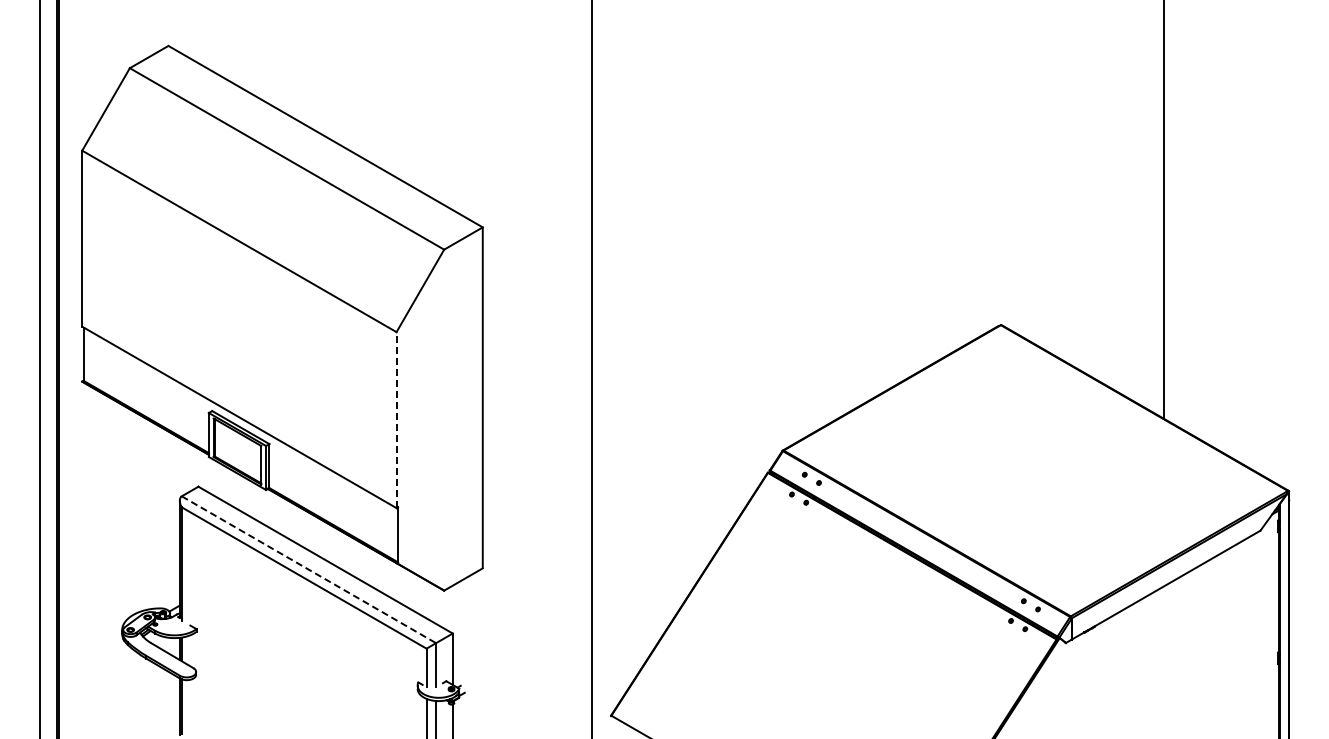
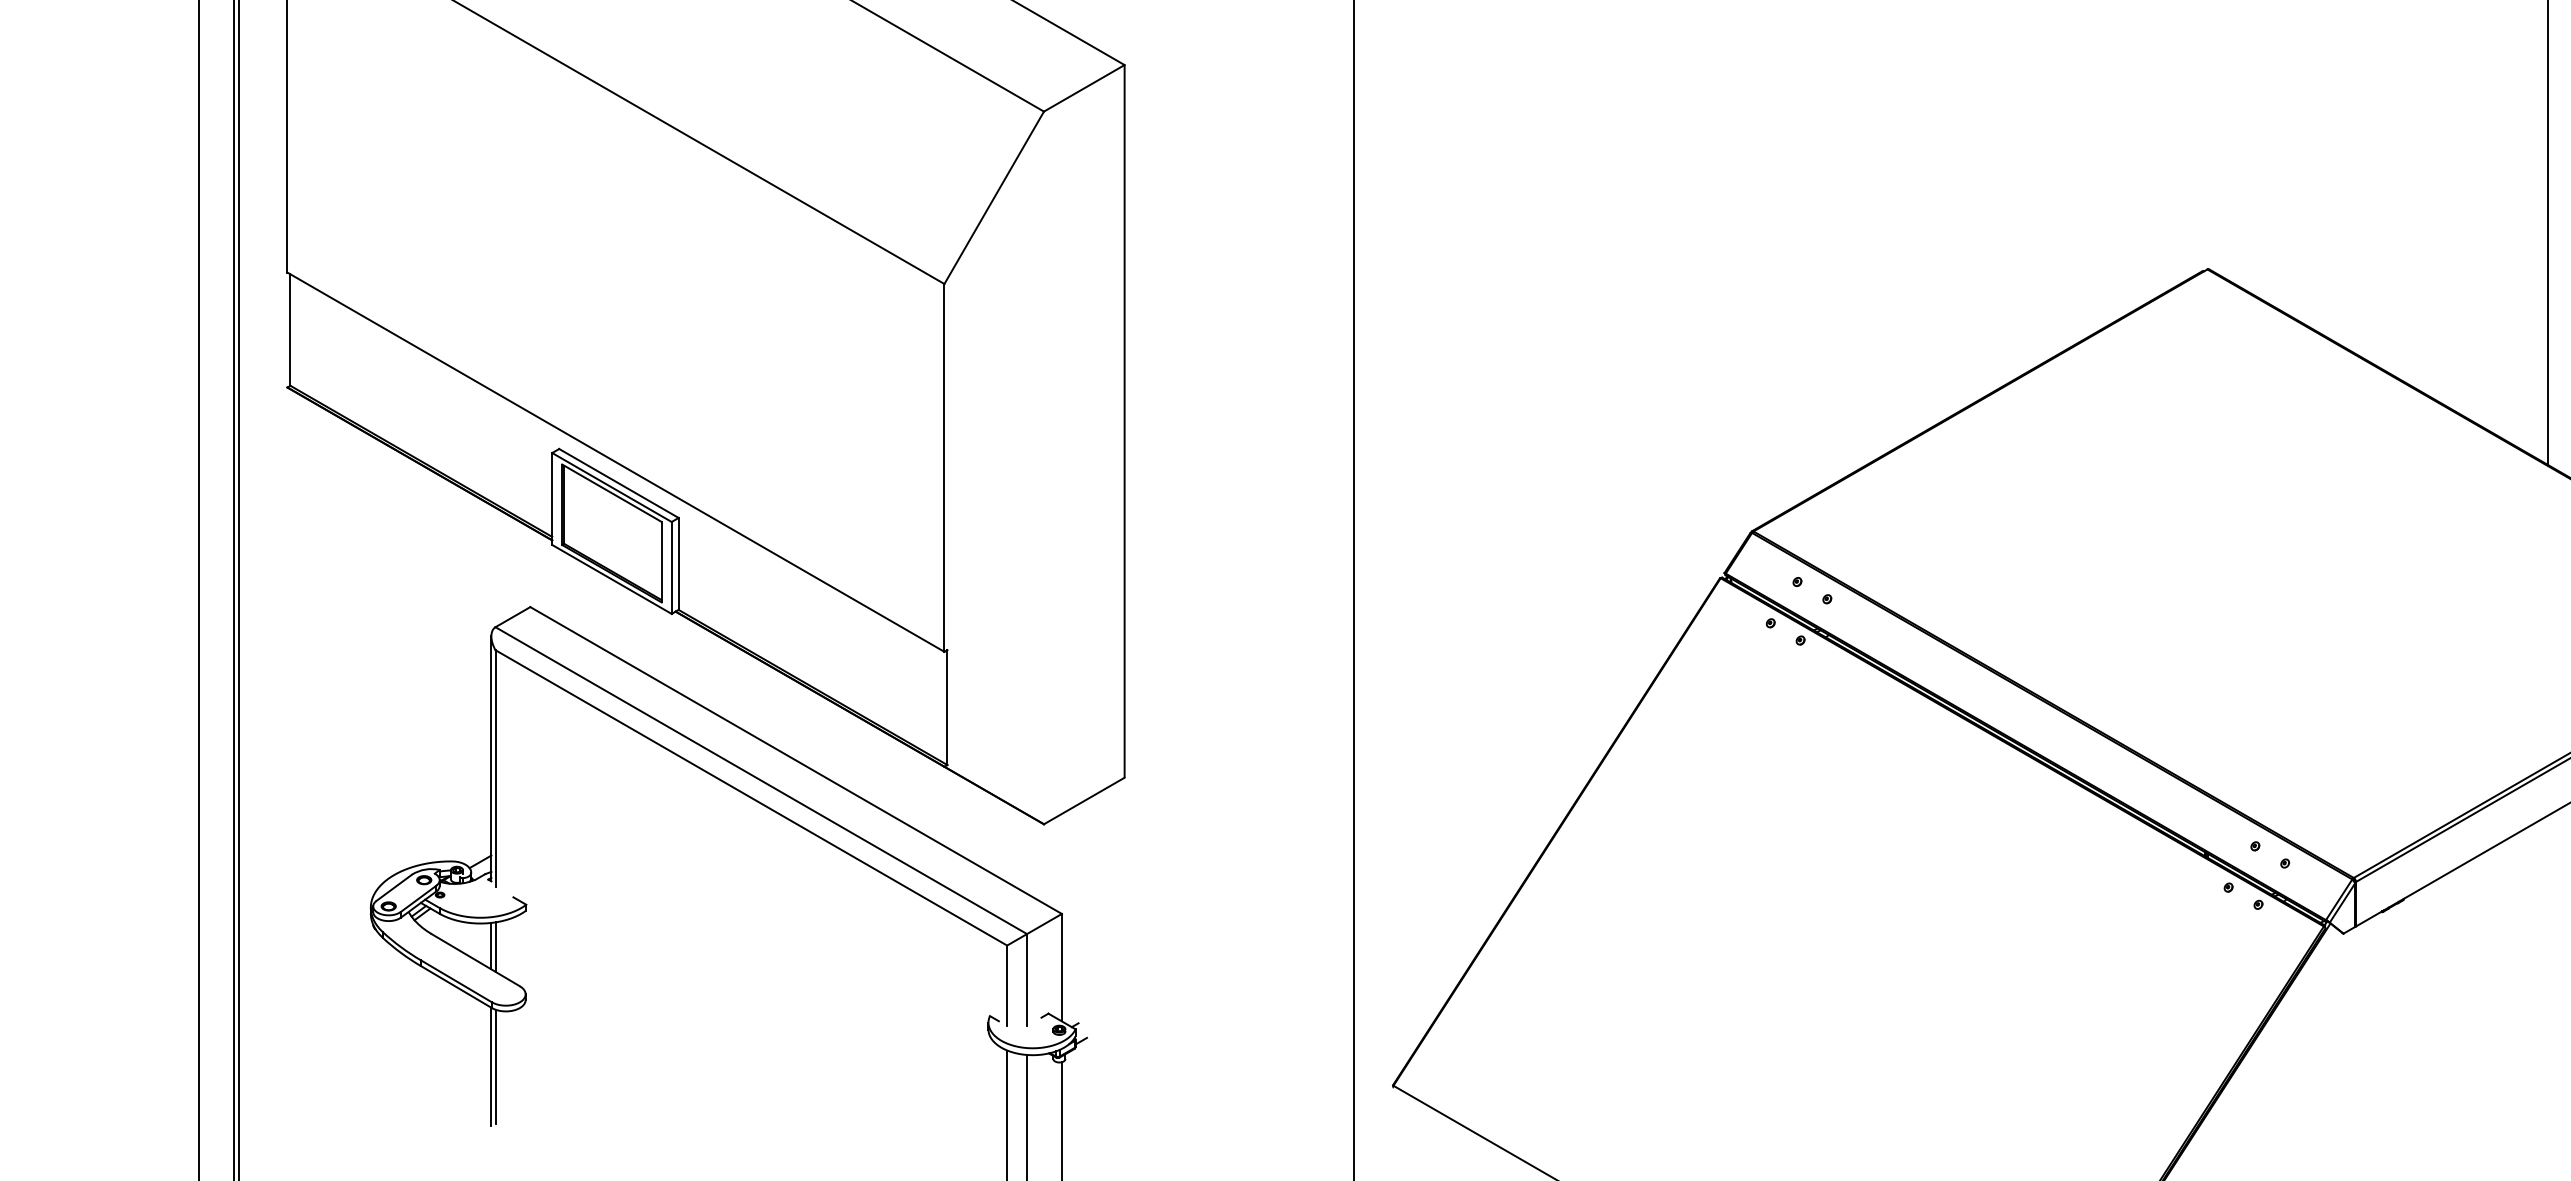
line: (396, 420) -> (944, 468), dashed -> solid
line: (308, 569) -> (760, 780), dashed -> solid

